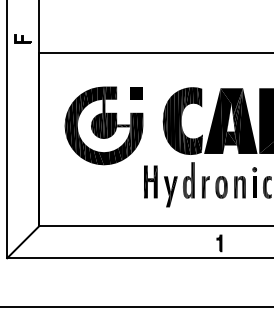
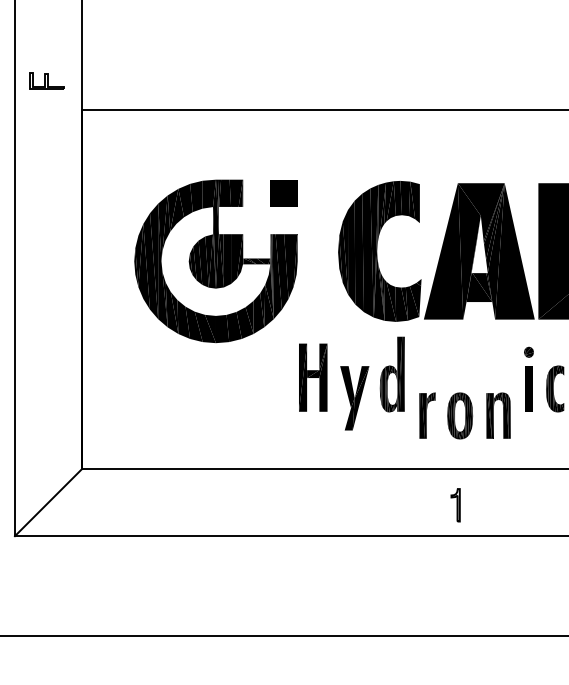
part: (223, 187) -> (464, 416), moved

